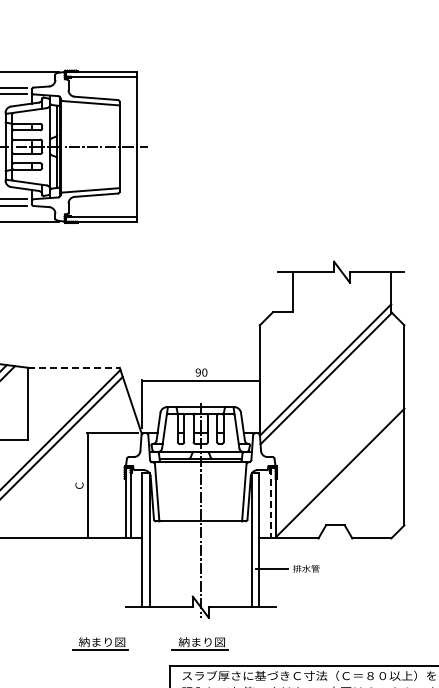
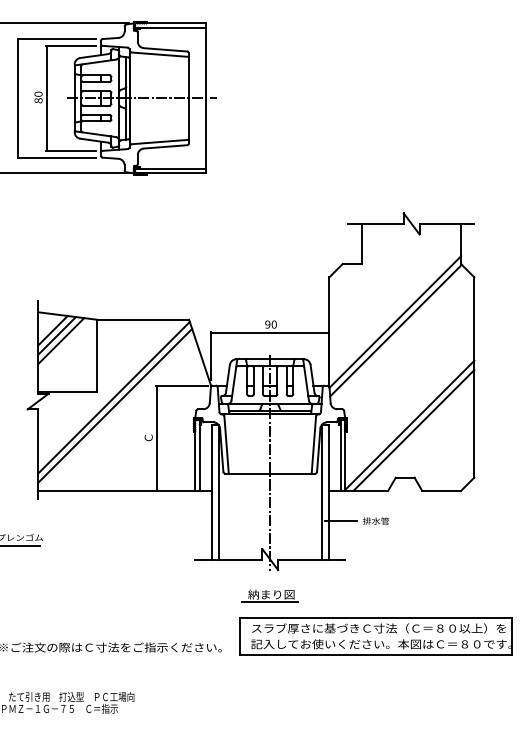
line: (74, 367) -> (143, 319), dashed -> solid
line: (343, 478) -> (413, 430), added
line: (270, 503) -> (340, 455), dashed -> solid
part: (100, 642) -> (169, 595), removed

